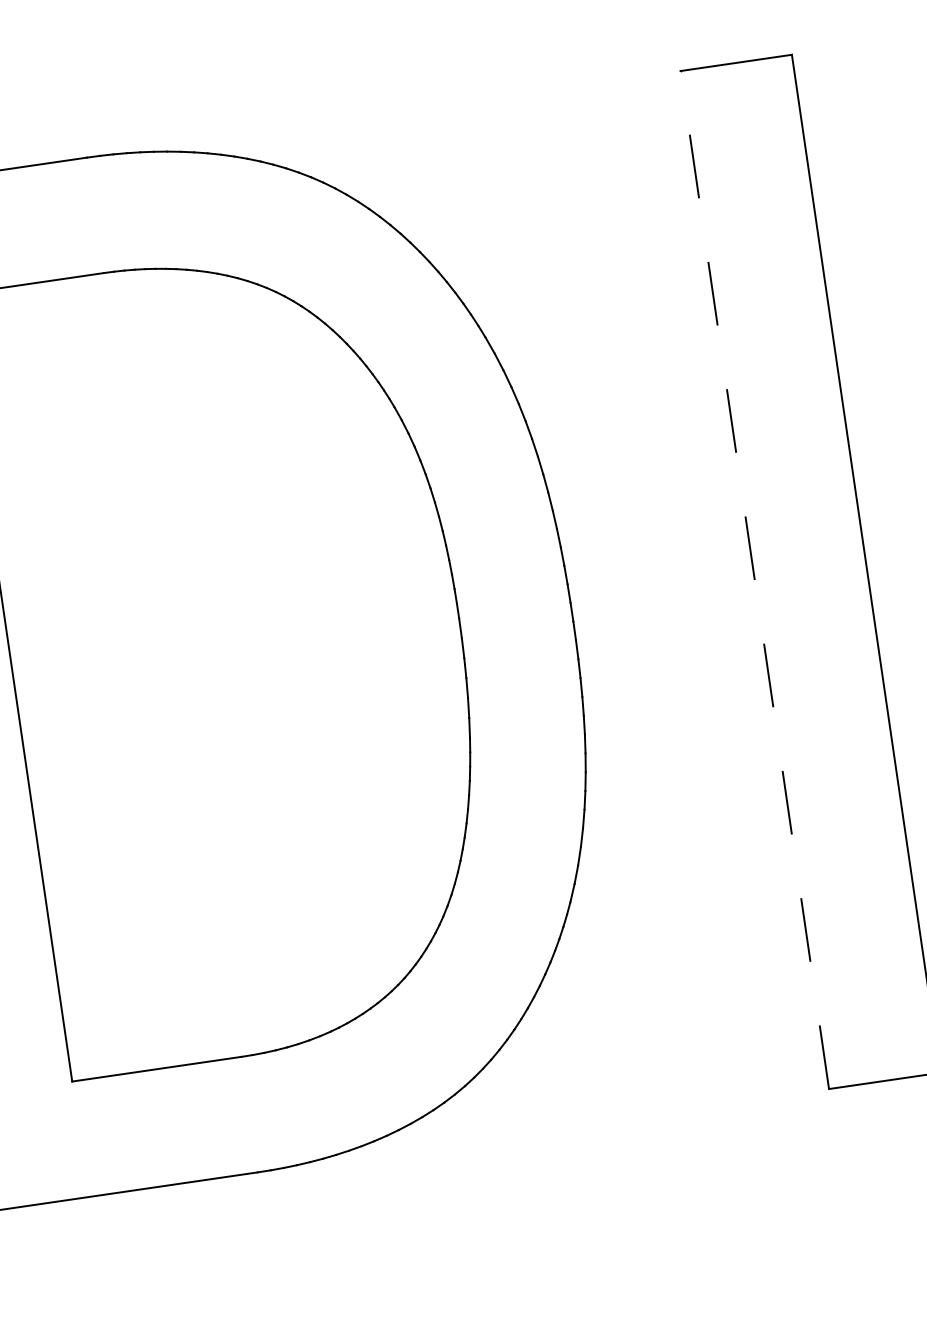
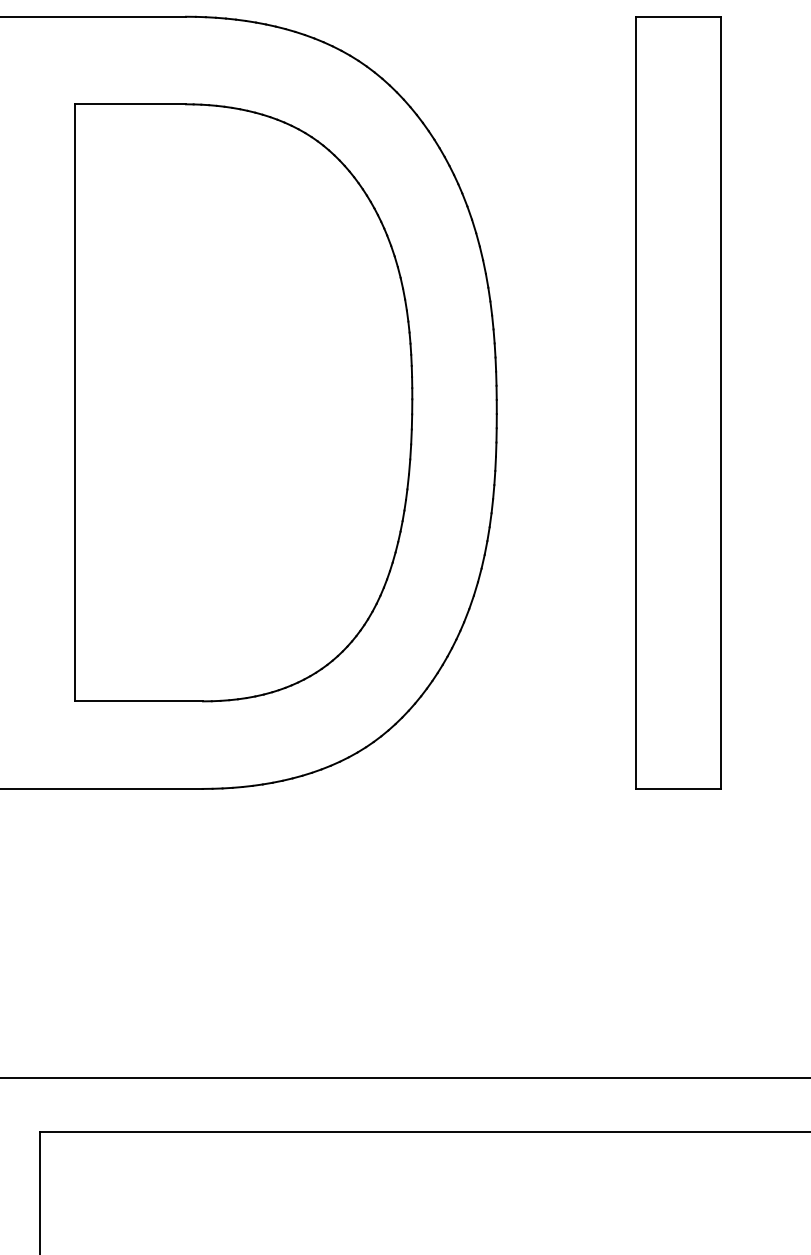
line: (755, 579) -> (636, 402), dashed -> solid

